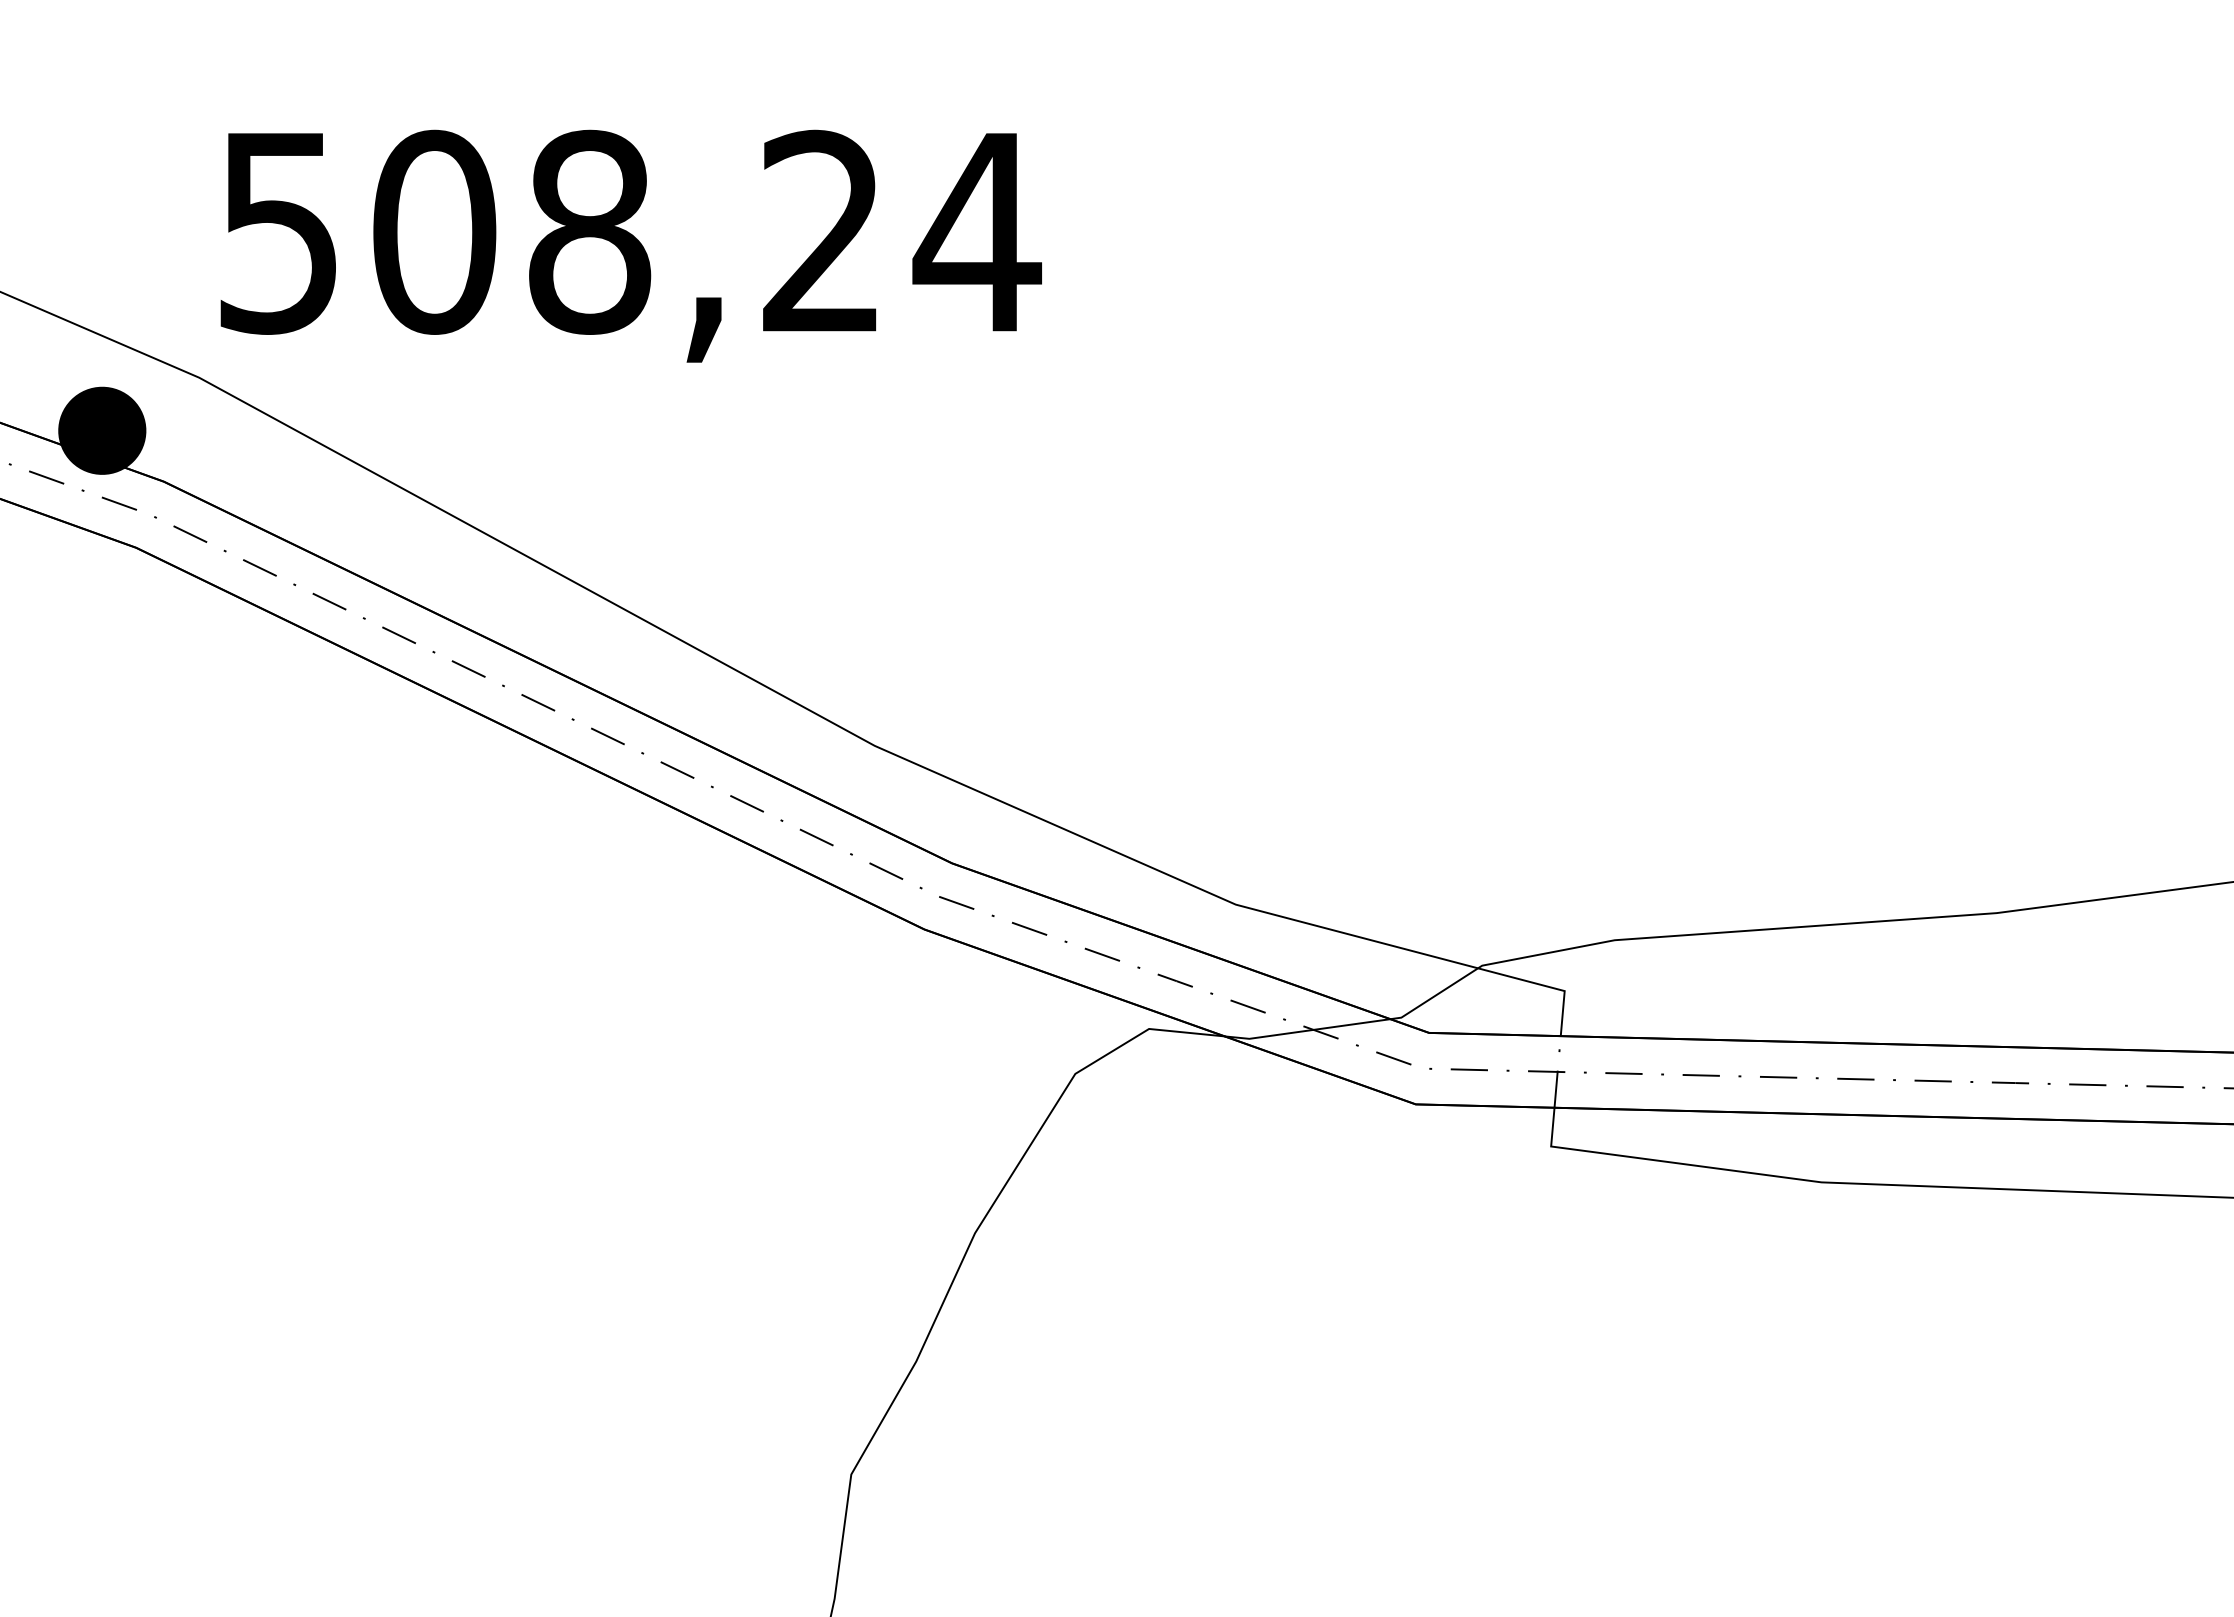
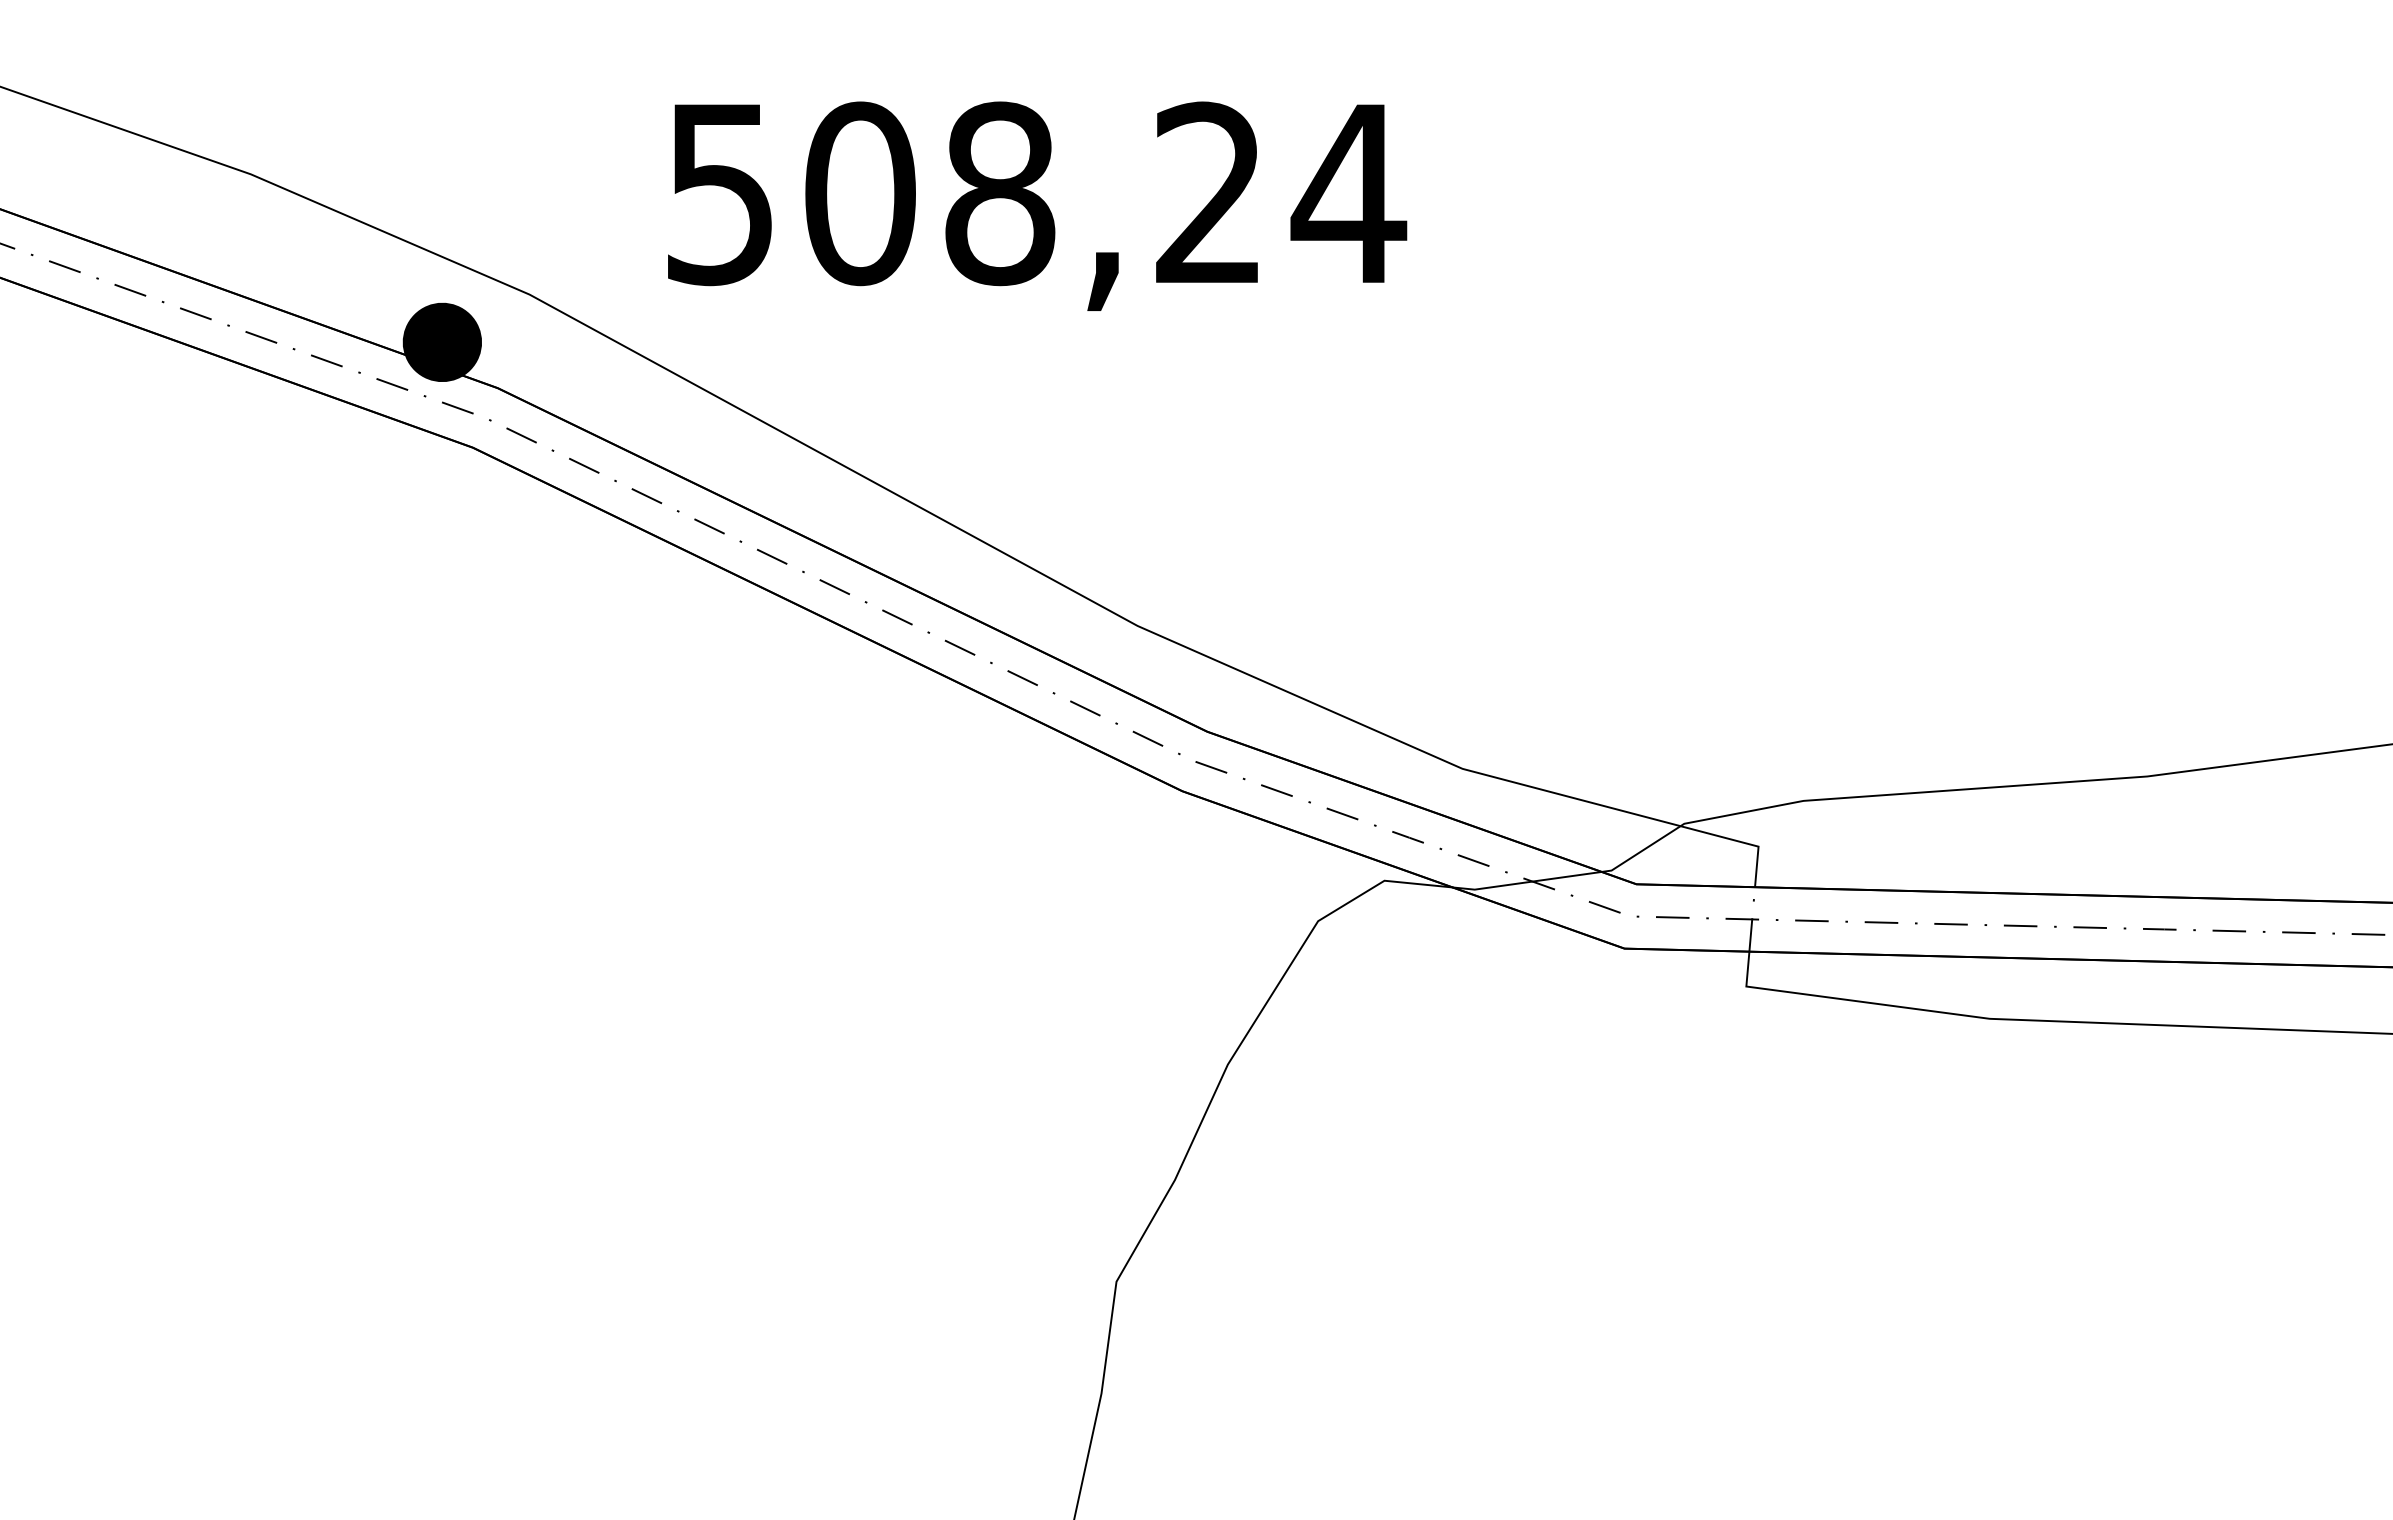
text: (631, 245) -> (1037, 205), moved

